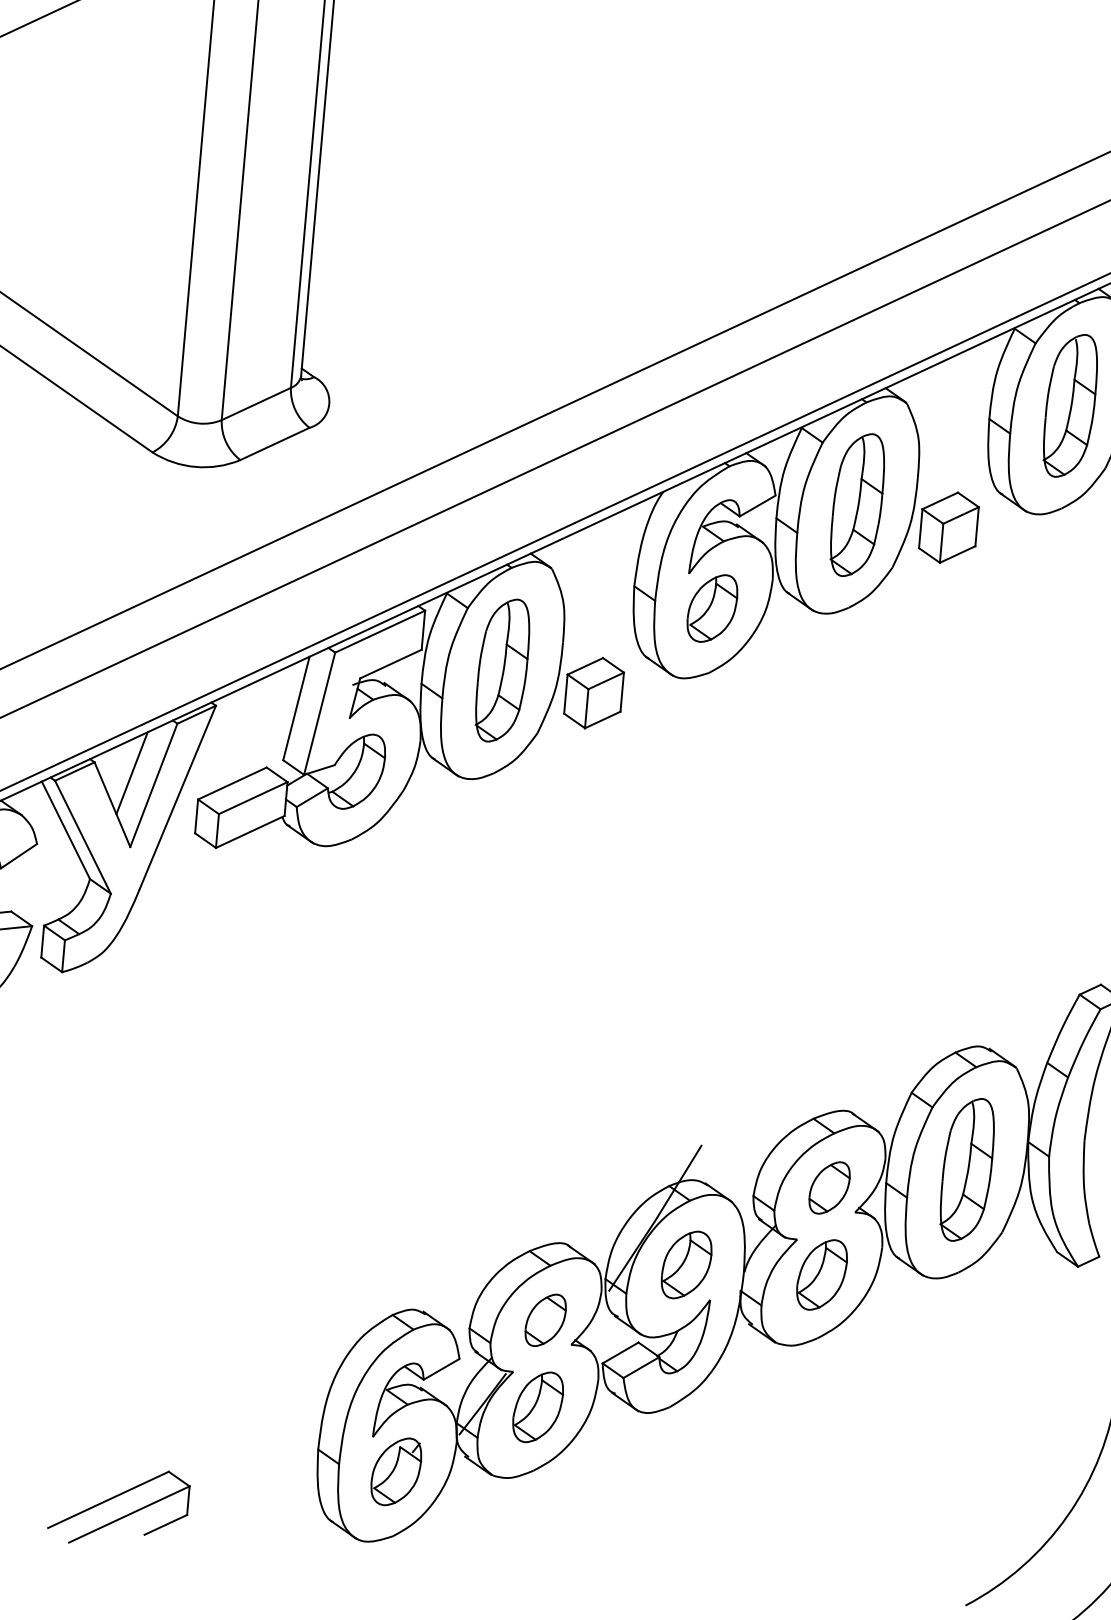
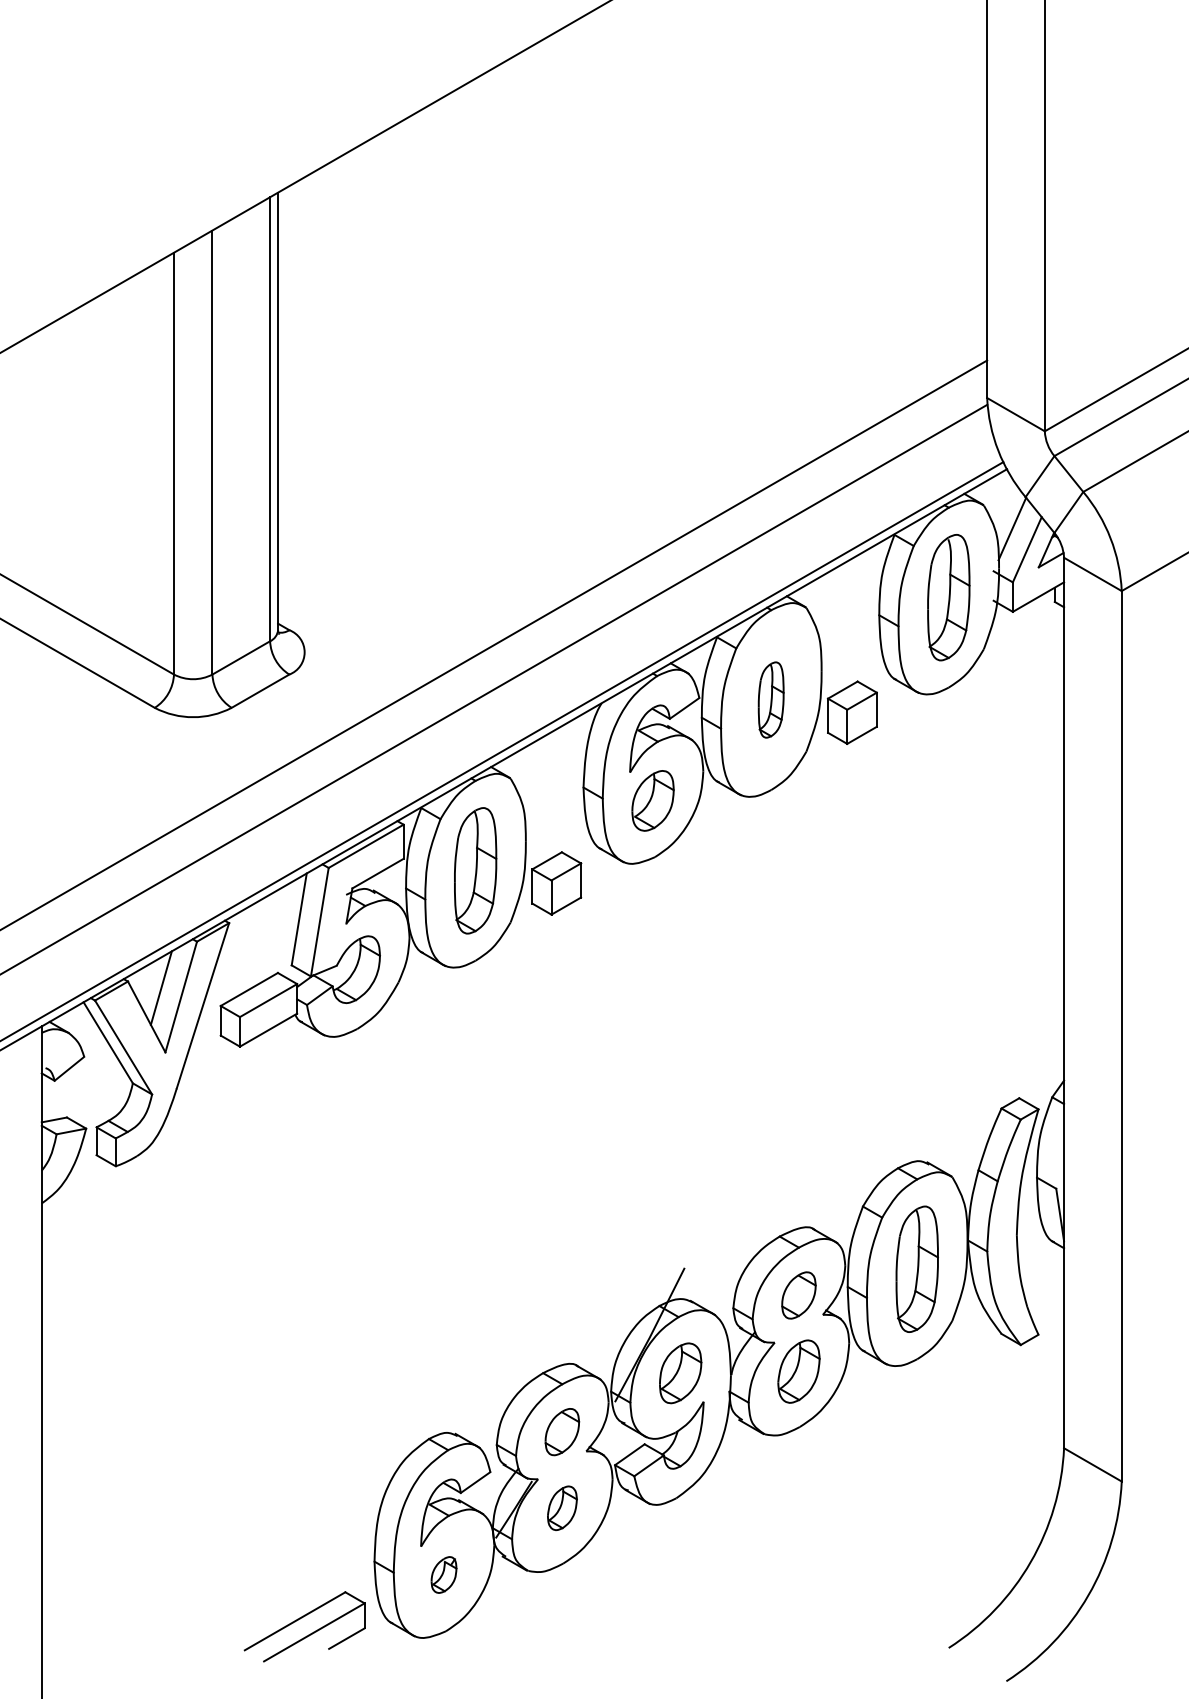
part: (856, 504) -> (770, 699), size x0.6
part: (538, 1407) -> (562, 1508), size x0.7
part: (395, 1471) -> (443, 1574), size x0.6
part: (114, 1498) -> (300, 1619), moved

